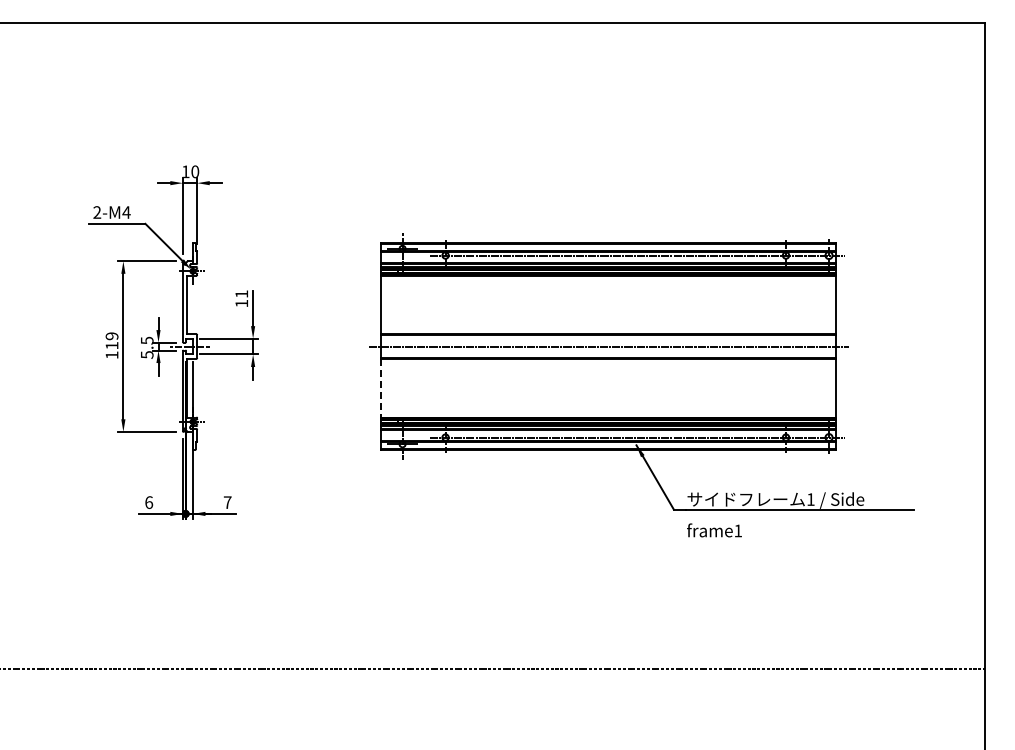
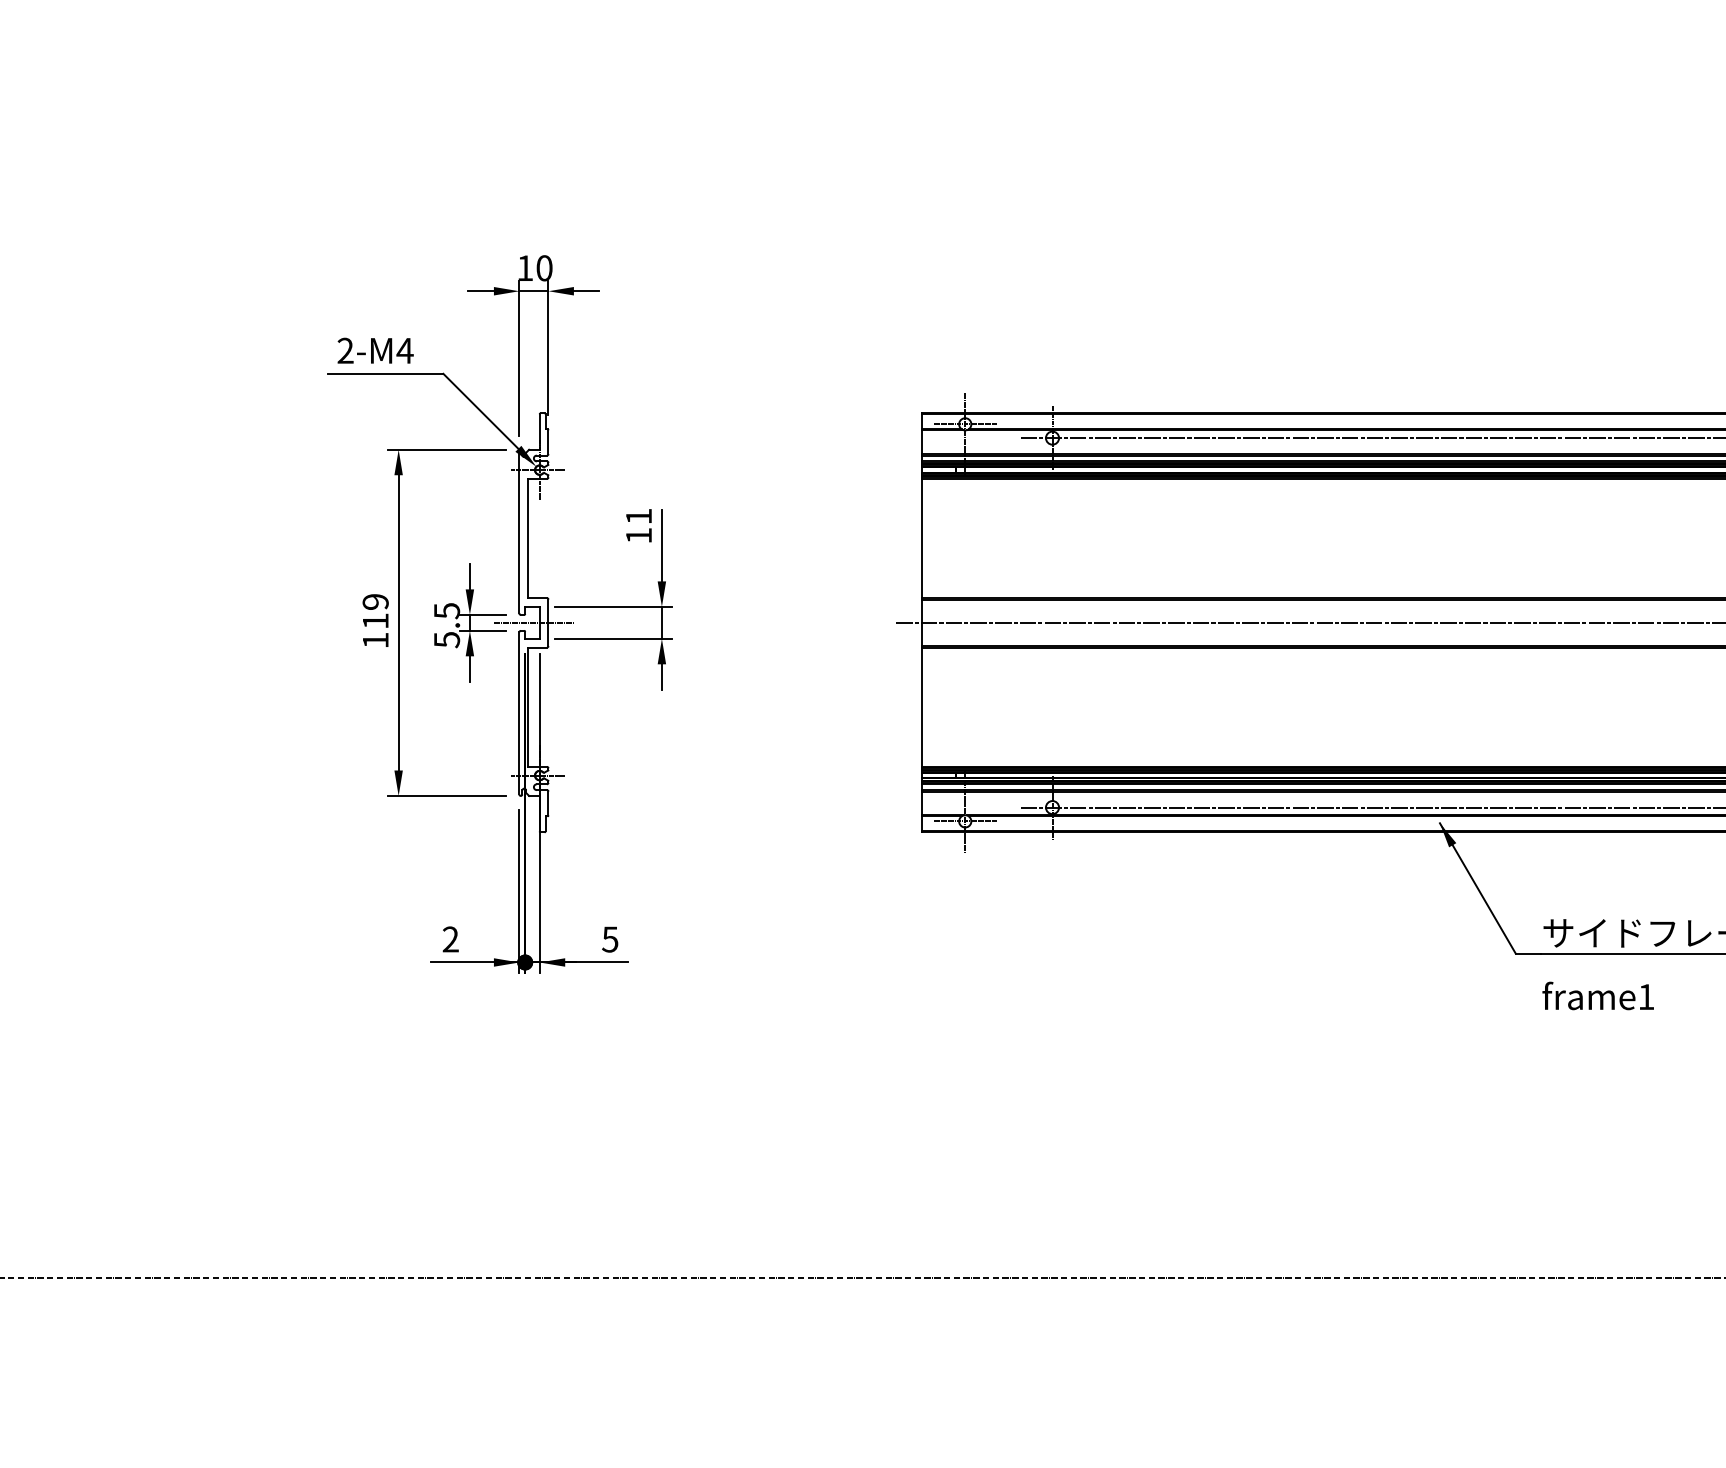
line: (381, 388) -> (922, 707), dashed -> solid
text: (149, 502) -> (451, 939), 6 -> 2
text: (227, 502) -> (609, 939), 7 -> 5

